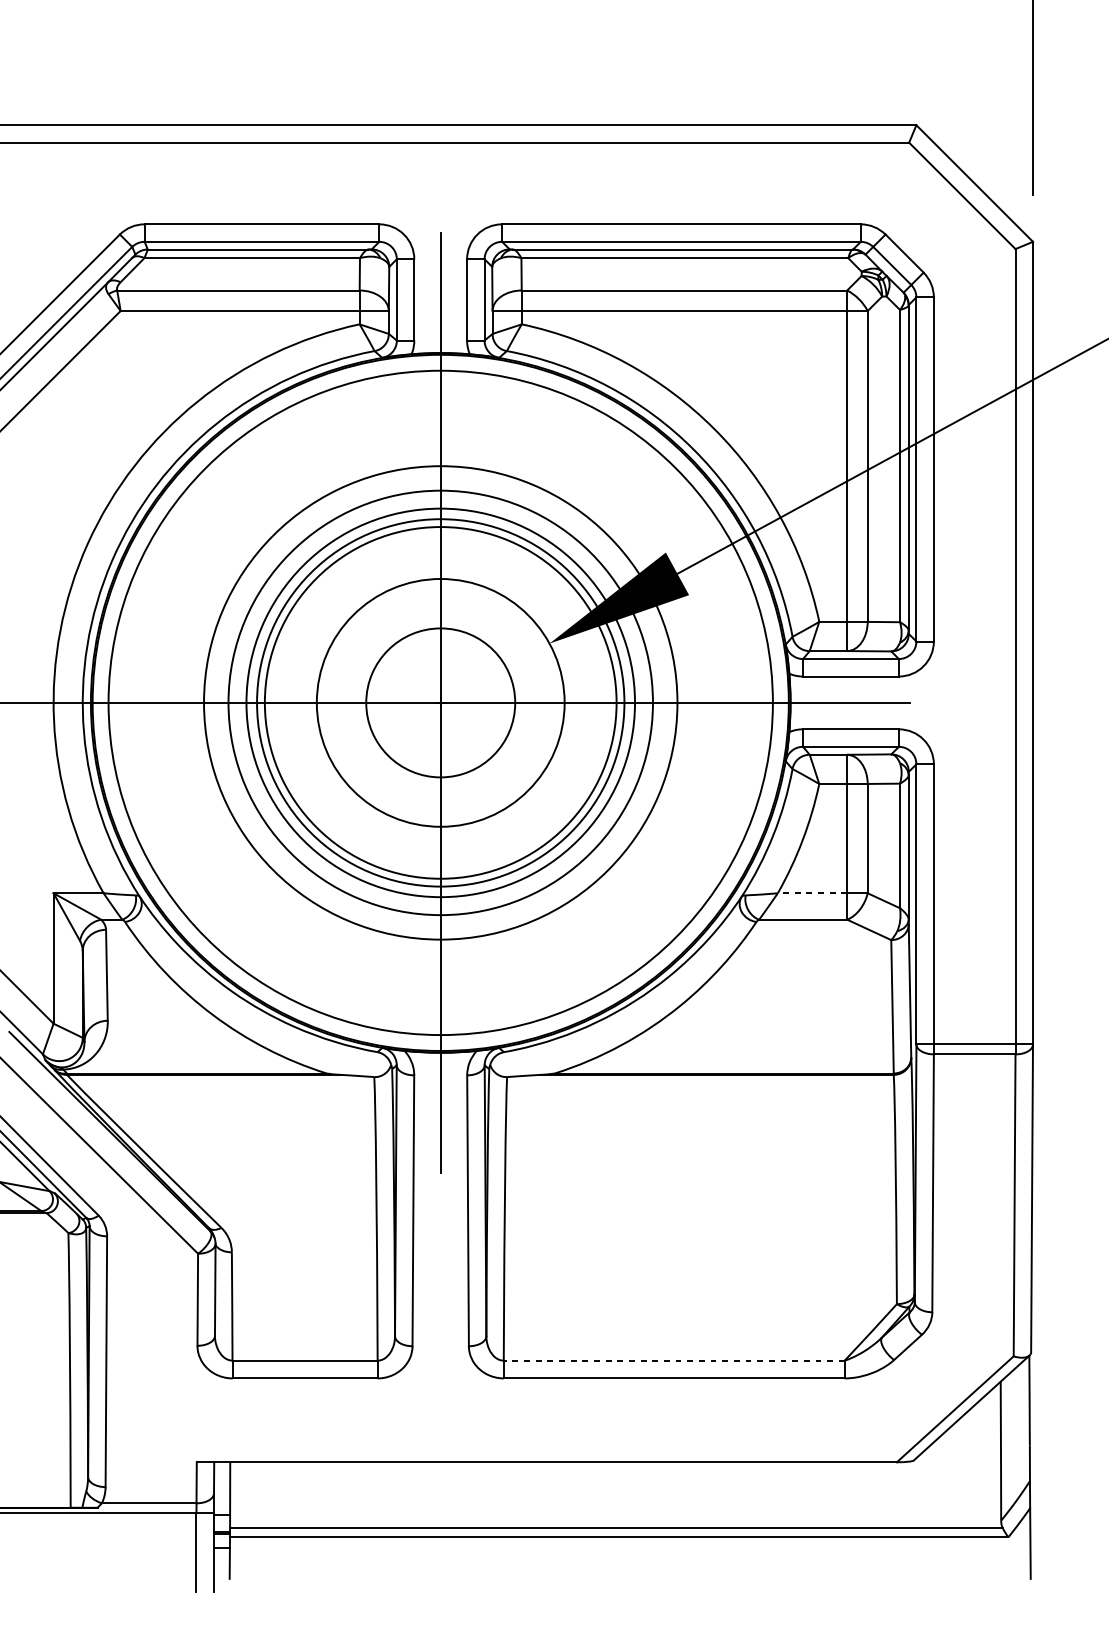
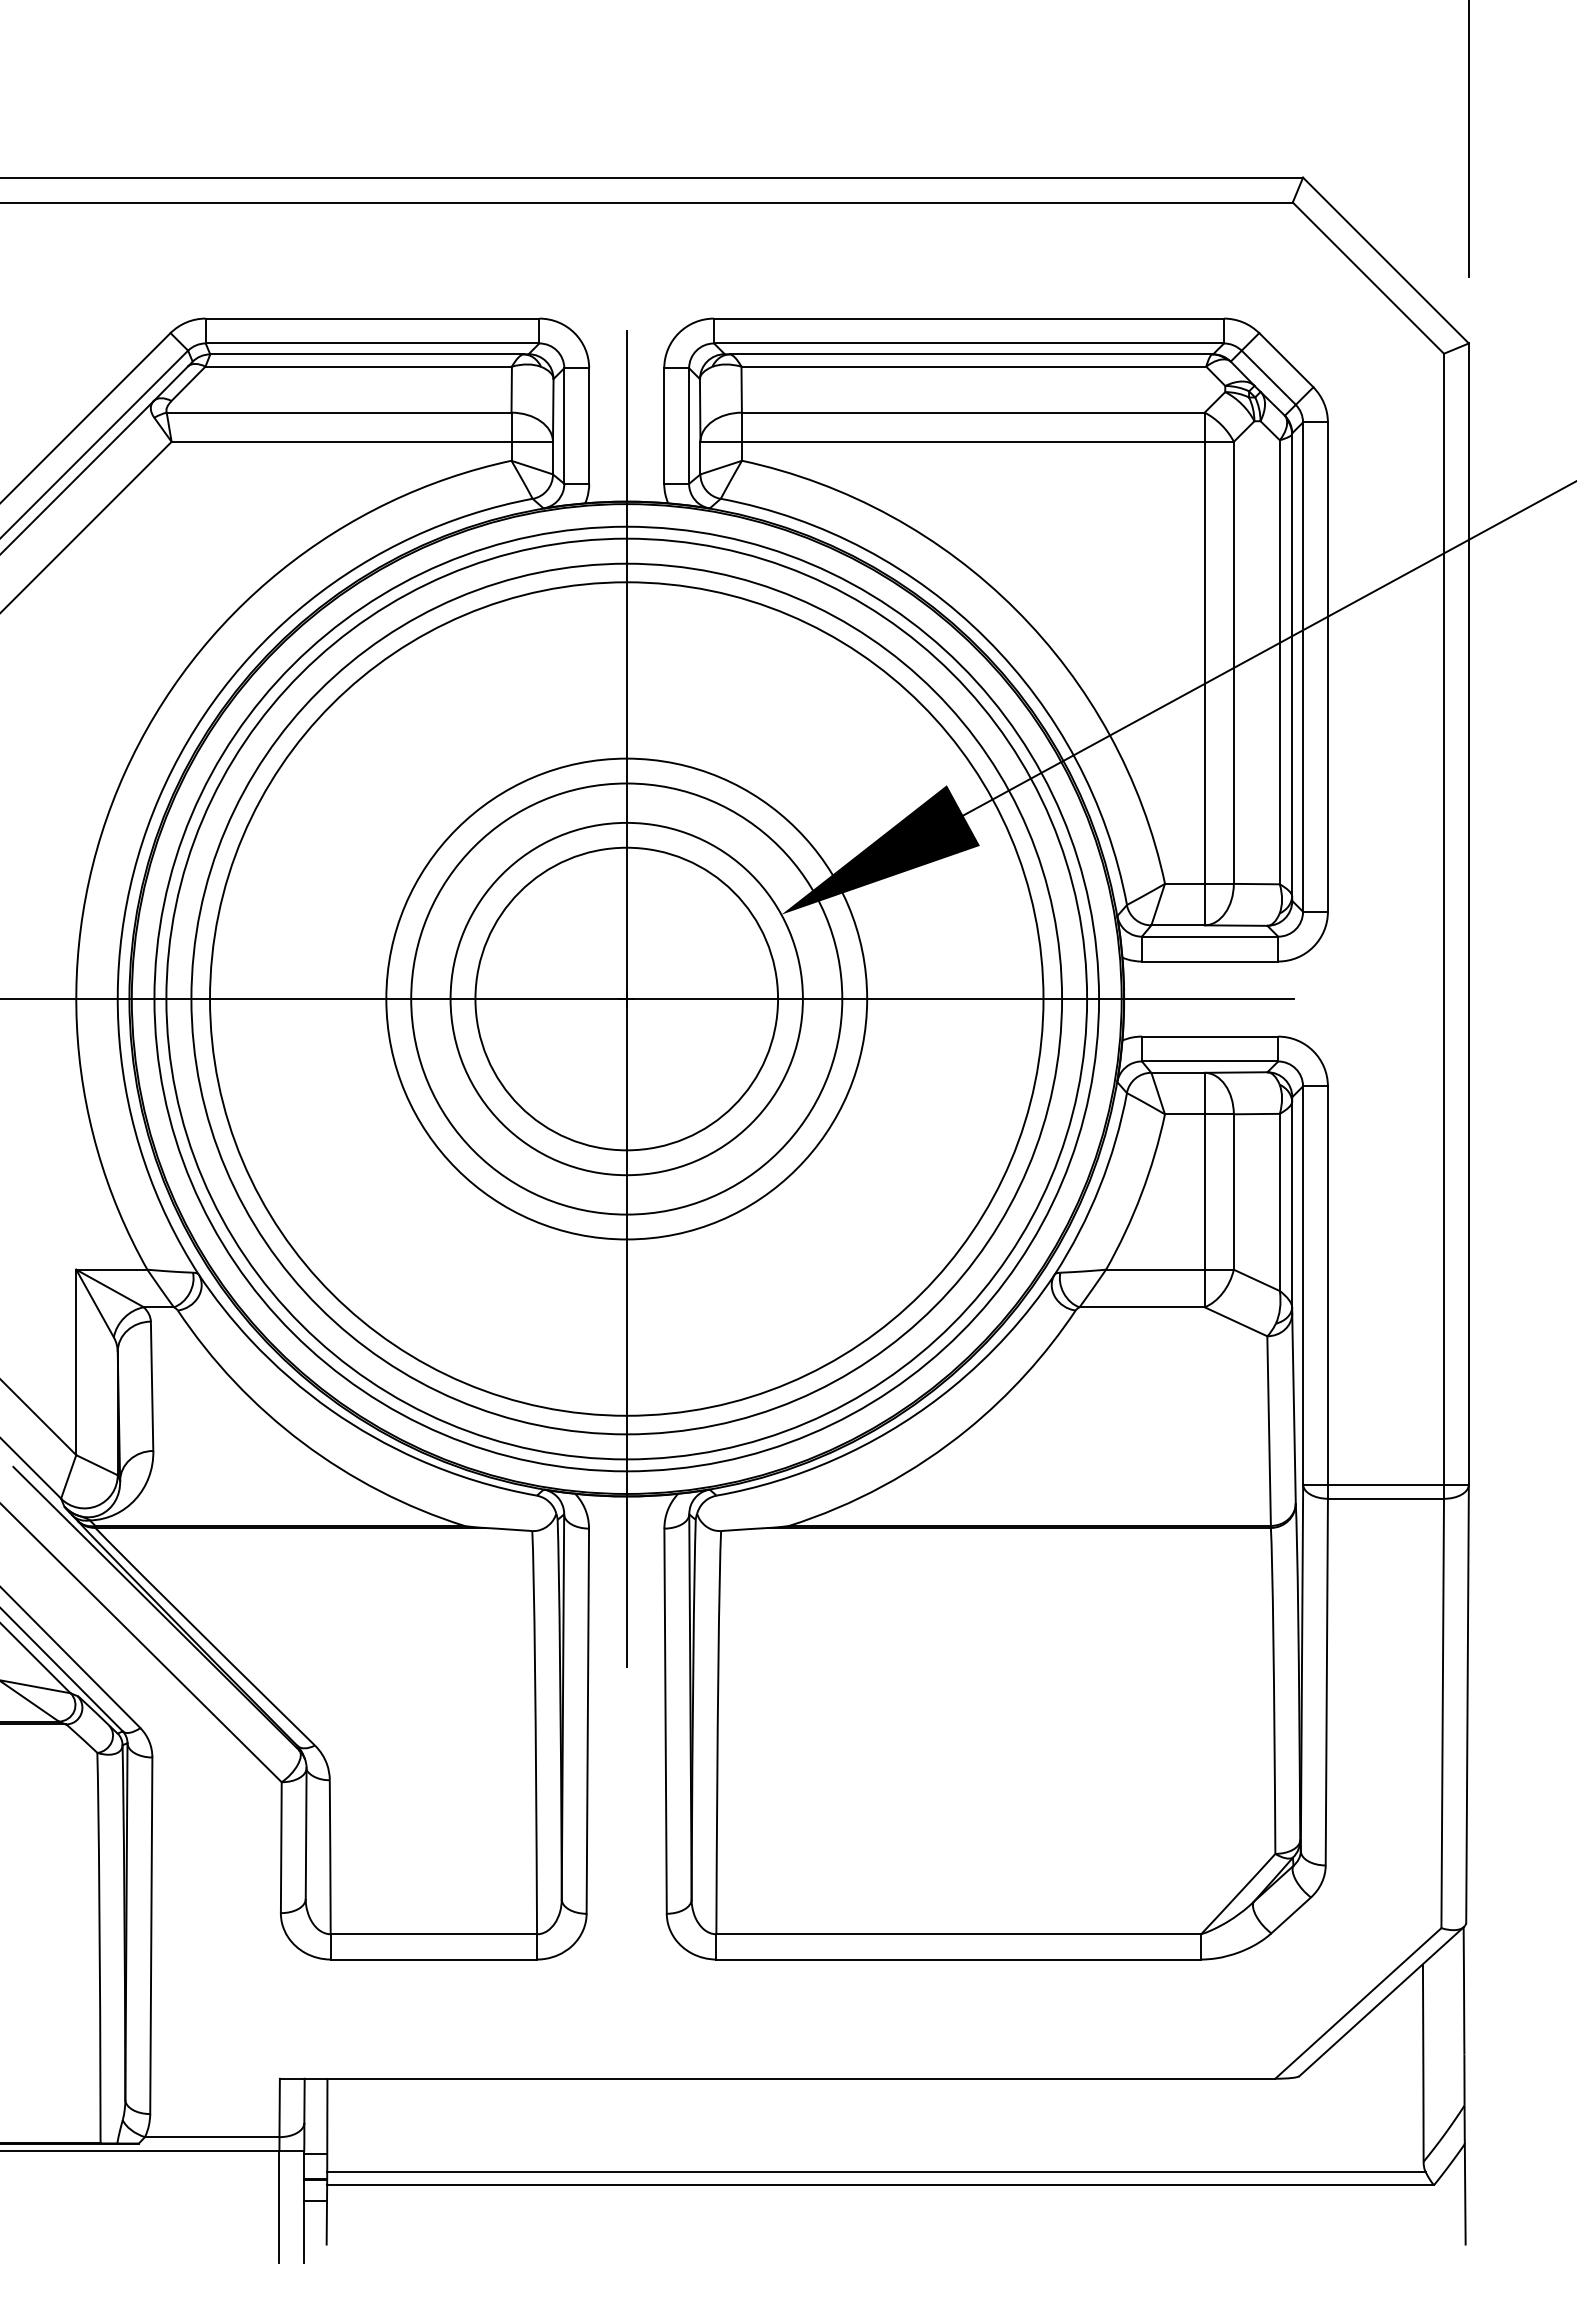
circle: (440, 702) -> (626, 998), size x0.71
circle: (440, 702) -> (626, 998), size x0.71
circle: (440, 702) -> (626, 998), size x1.43
circle: (440, 702) -> (626, 998), size x1.67
circle: (440, 702) -> (626, 998), size x1.67
circle: (440, 702) -> (626, 998), size x1.67
line: (811, 893) -> (1154, 1269), dashed -> solid
line: (674, 1360) -> (958, 1934), dashed -> solid

